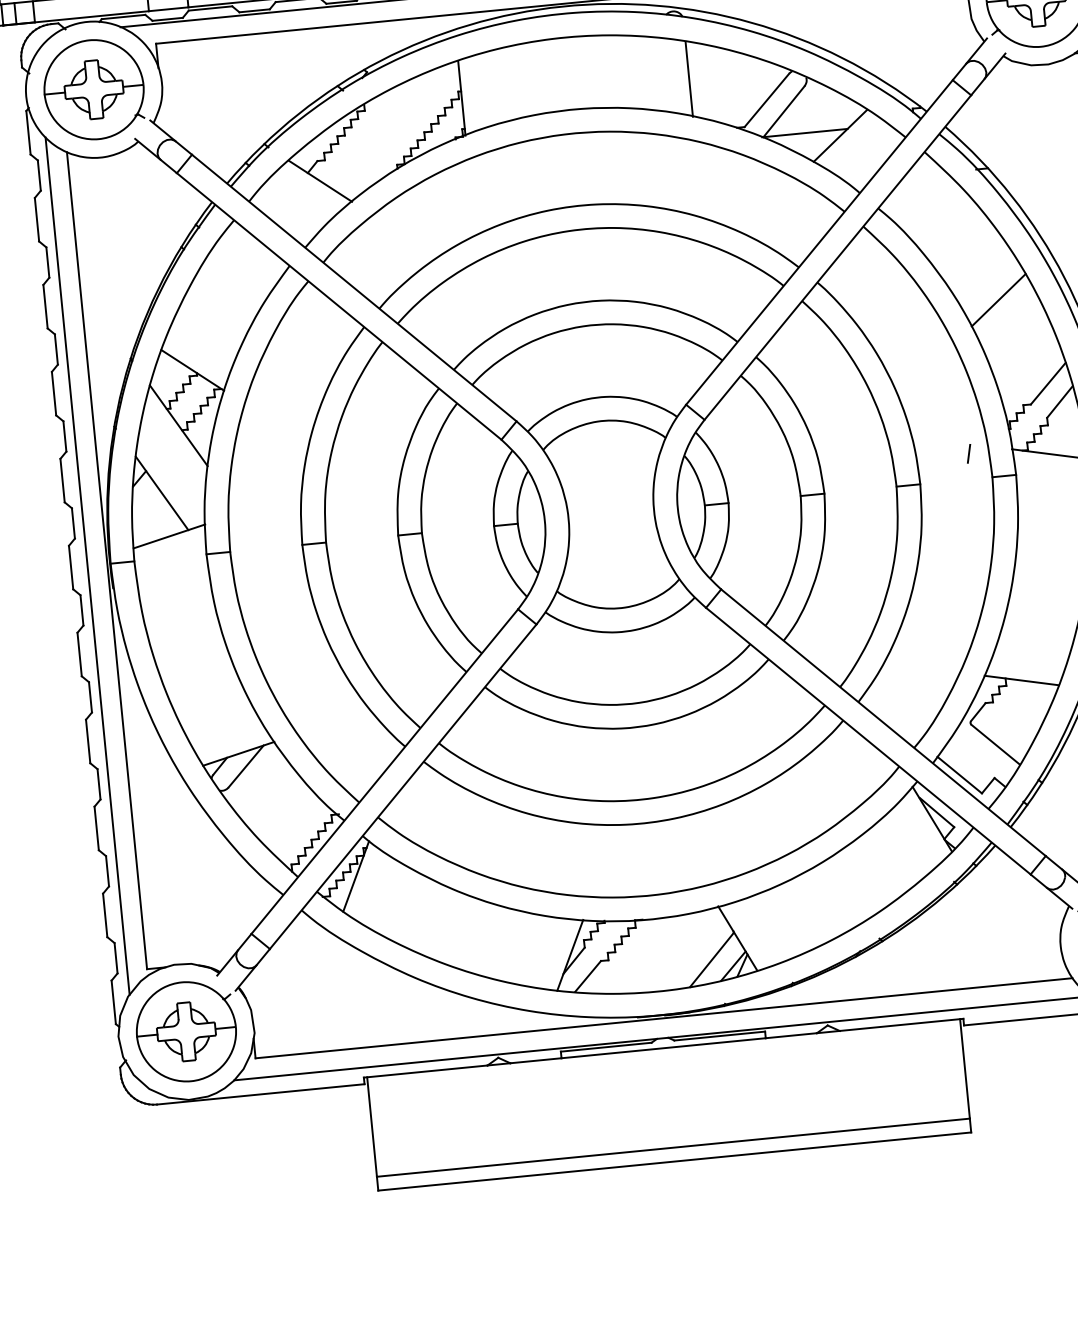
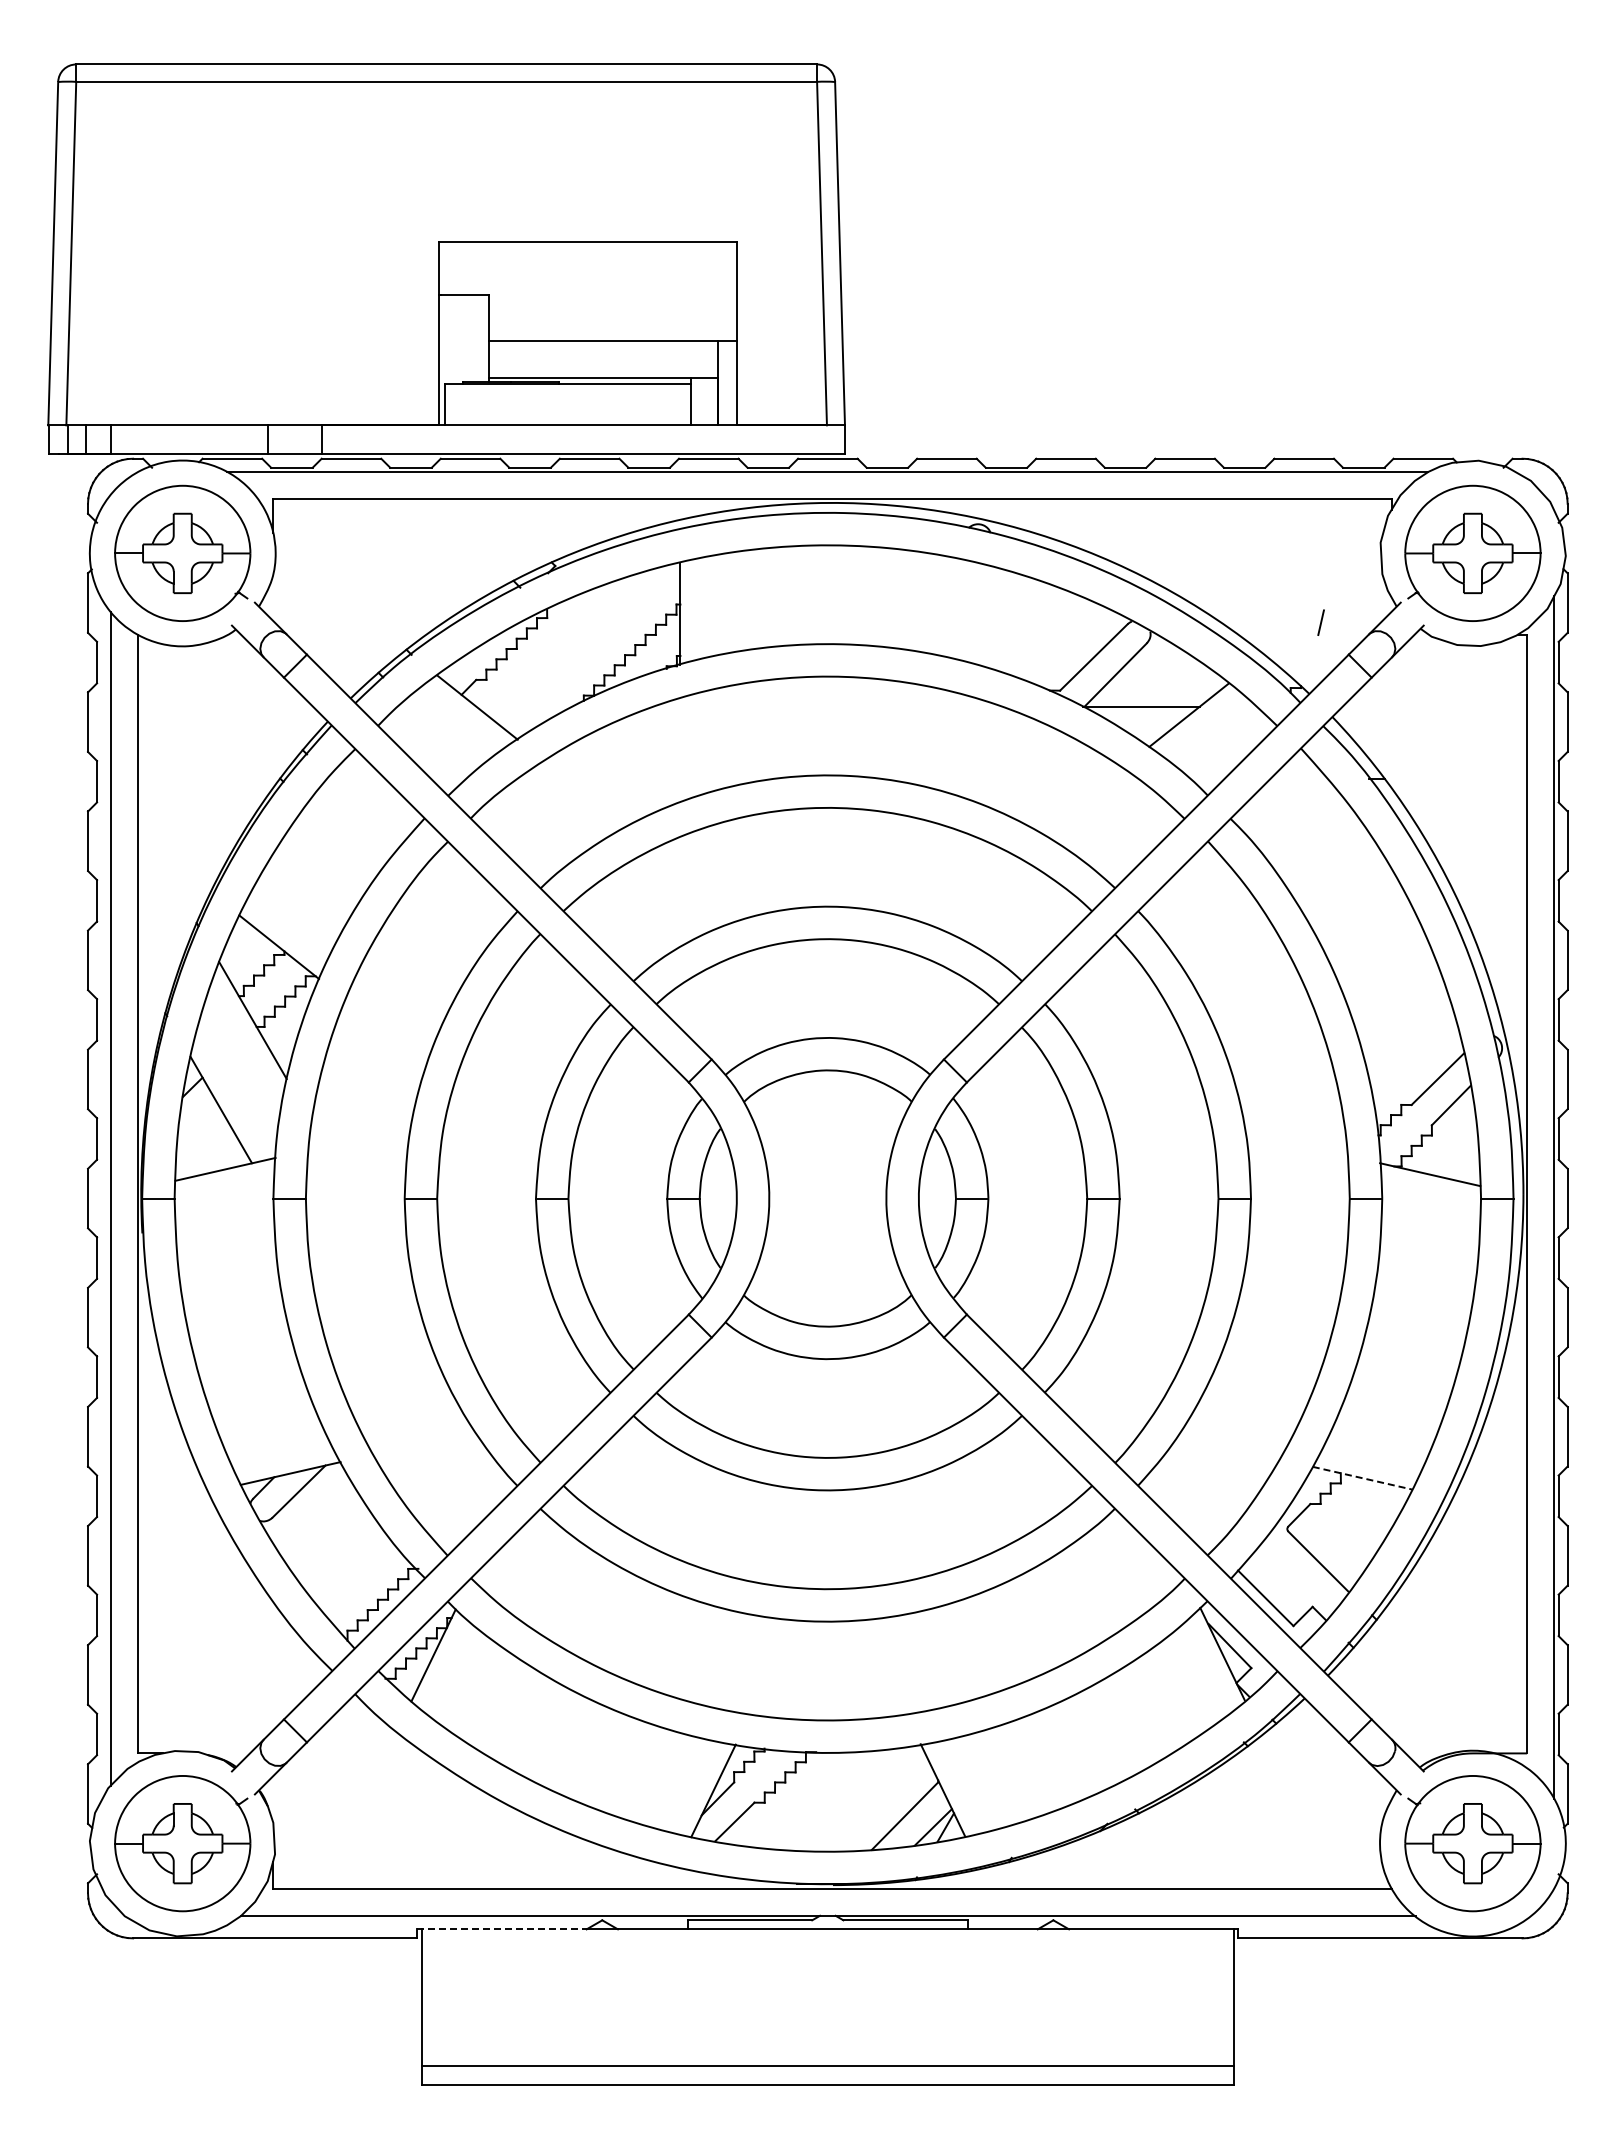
line: (689, 79) -> (991, 618), removed
line: (998, 300) -> (1381, 959), removed
line: (968, 453) -> (1320, 622), moved
line: (1022, 680) -> (1363, 1478), solid -> dashed
line: (426, 1071) -> (502, 1929), solid -> dashed

